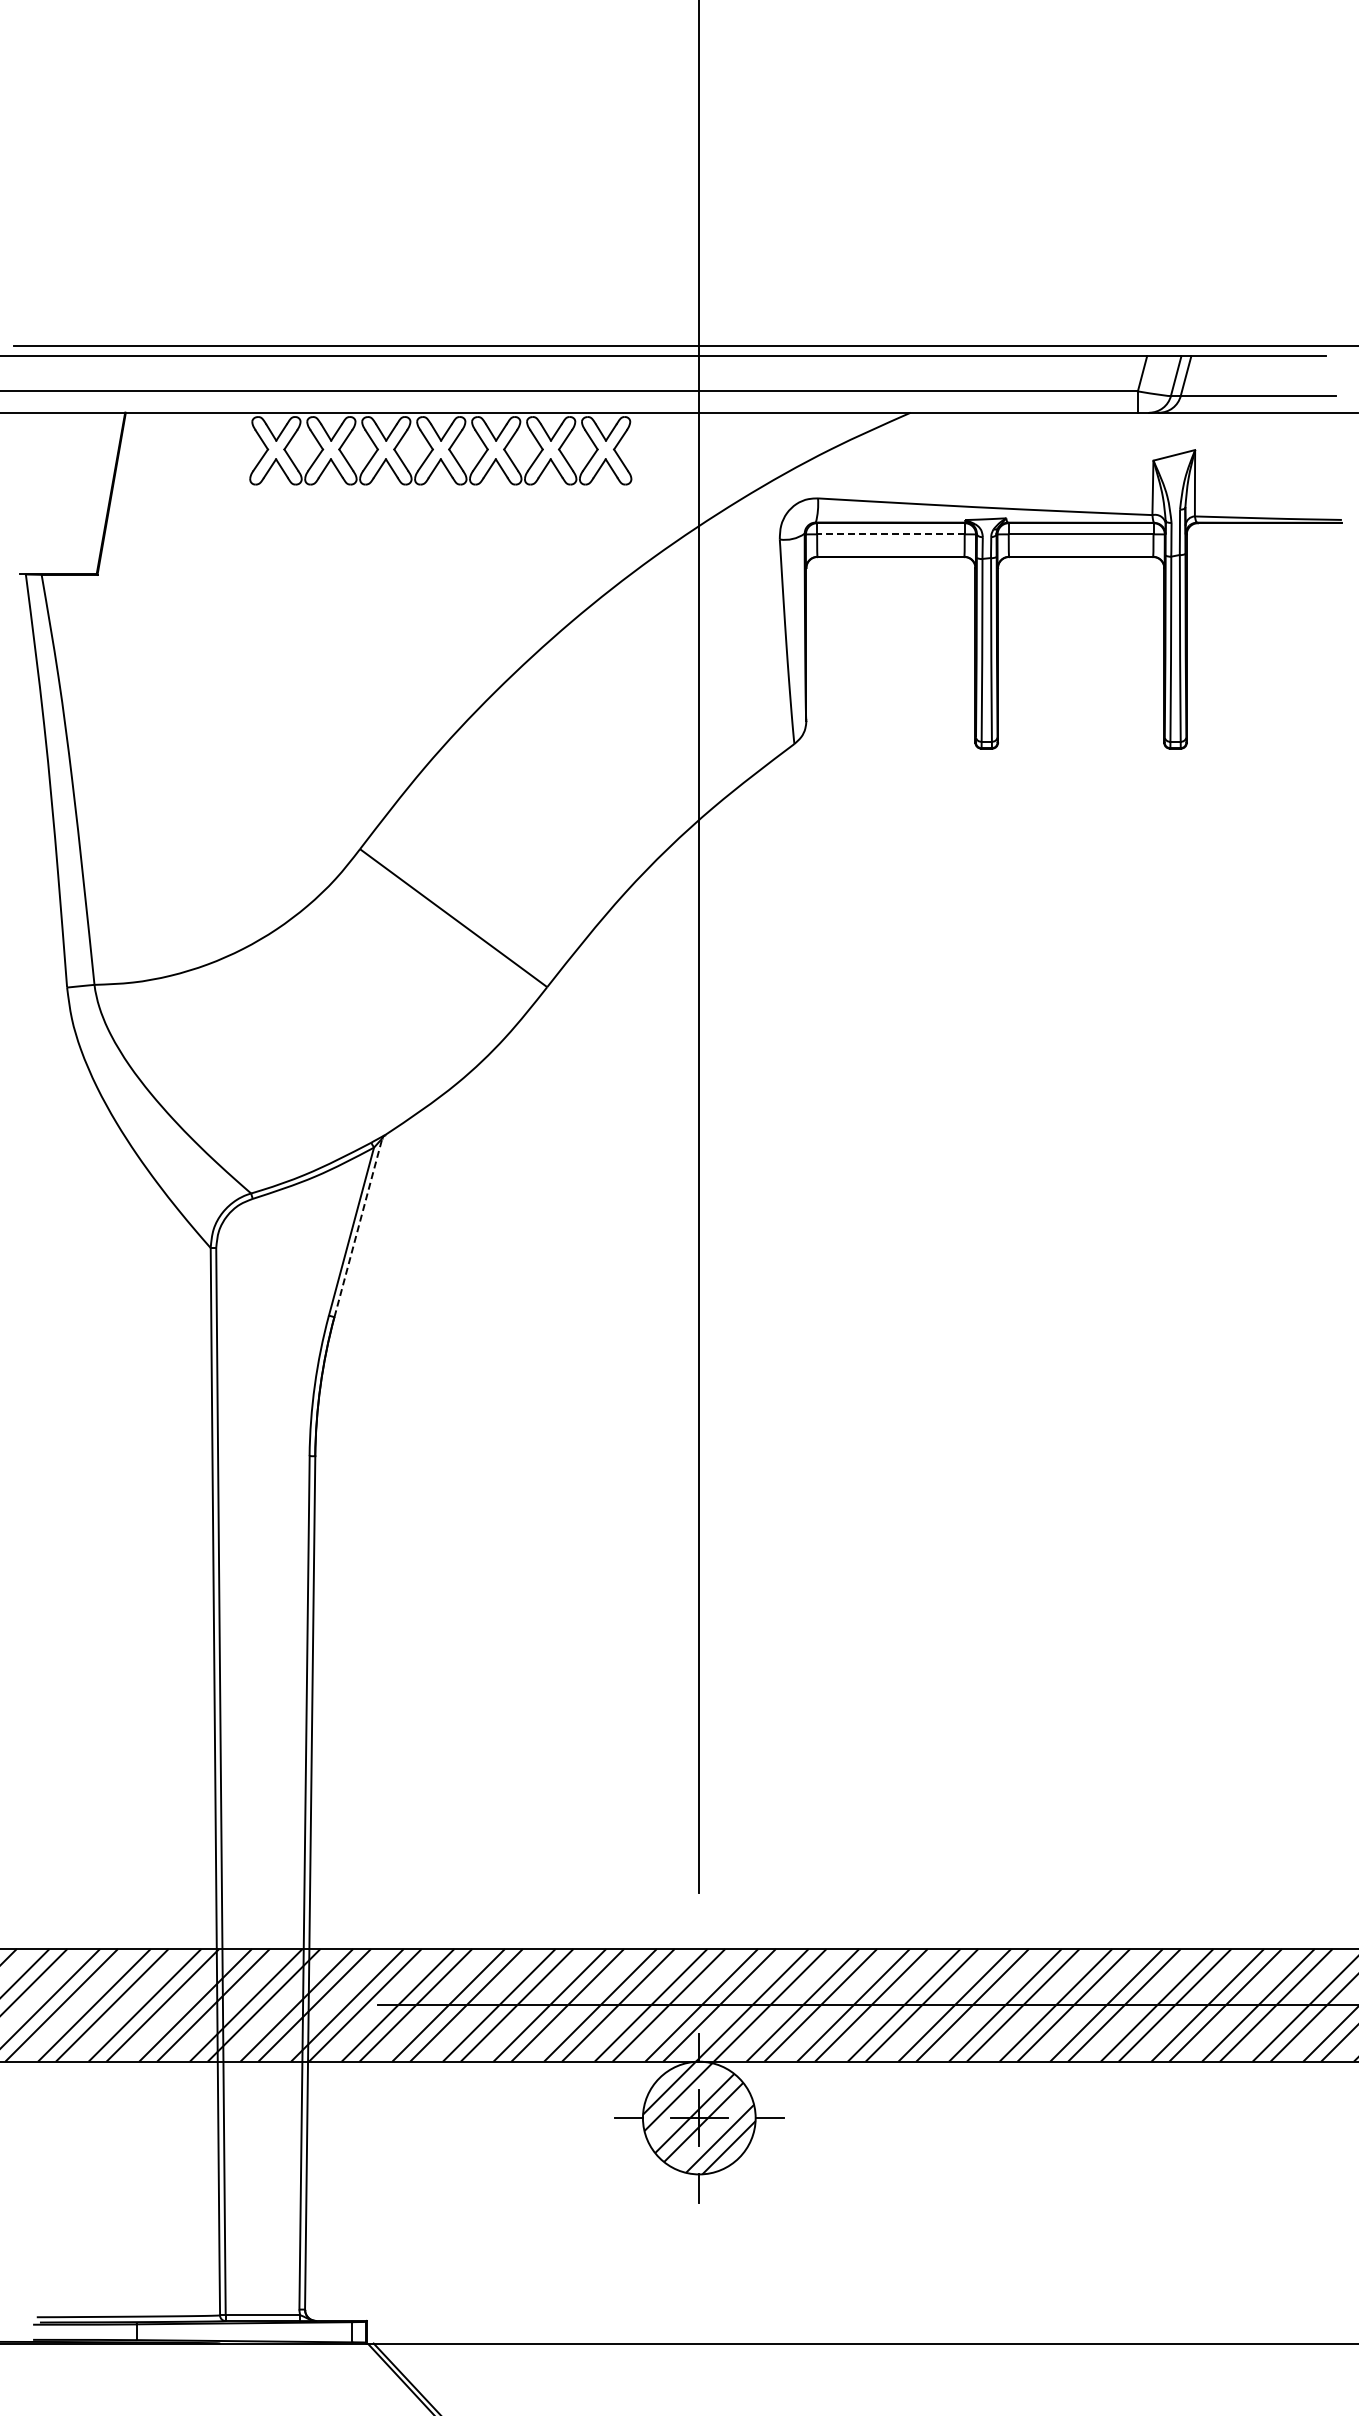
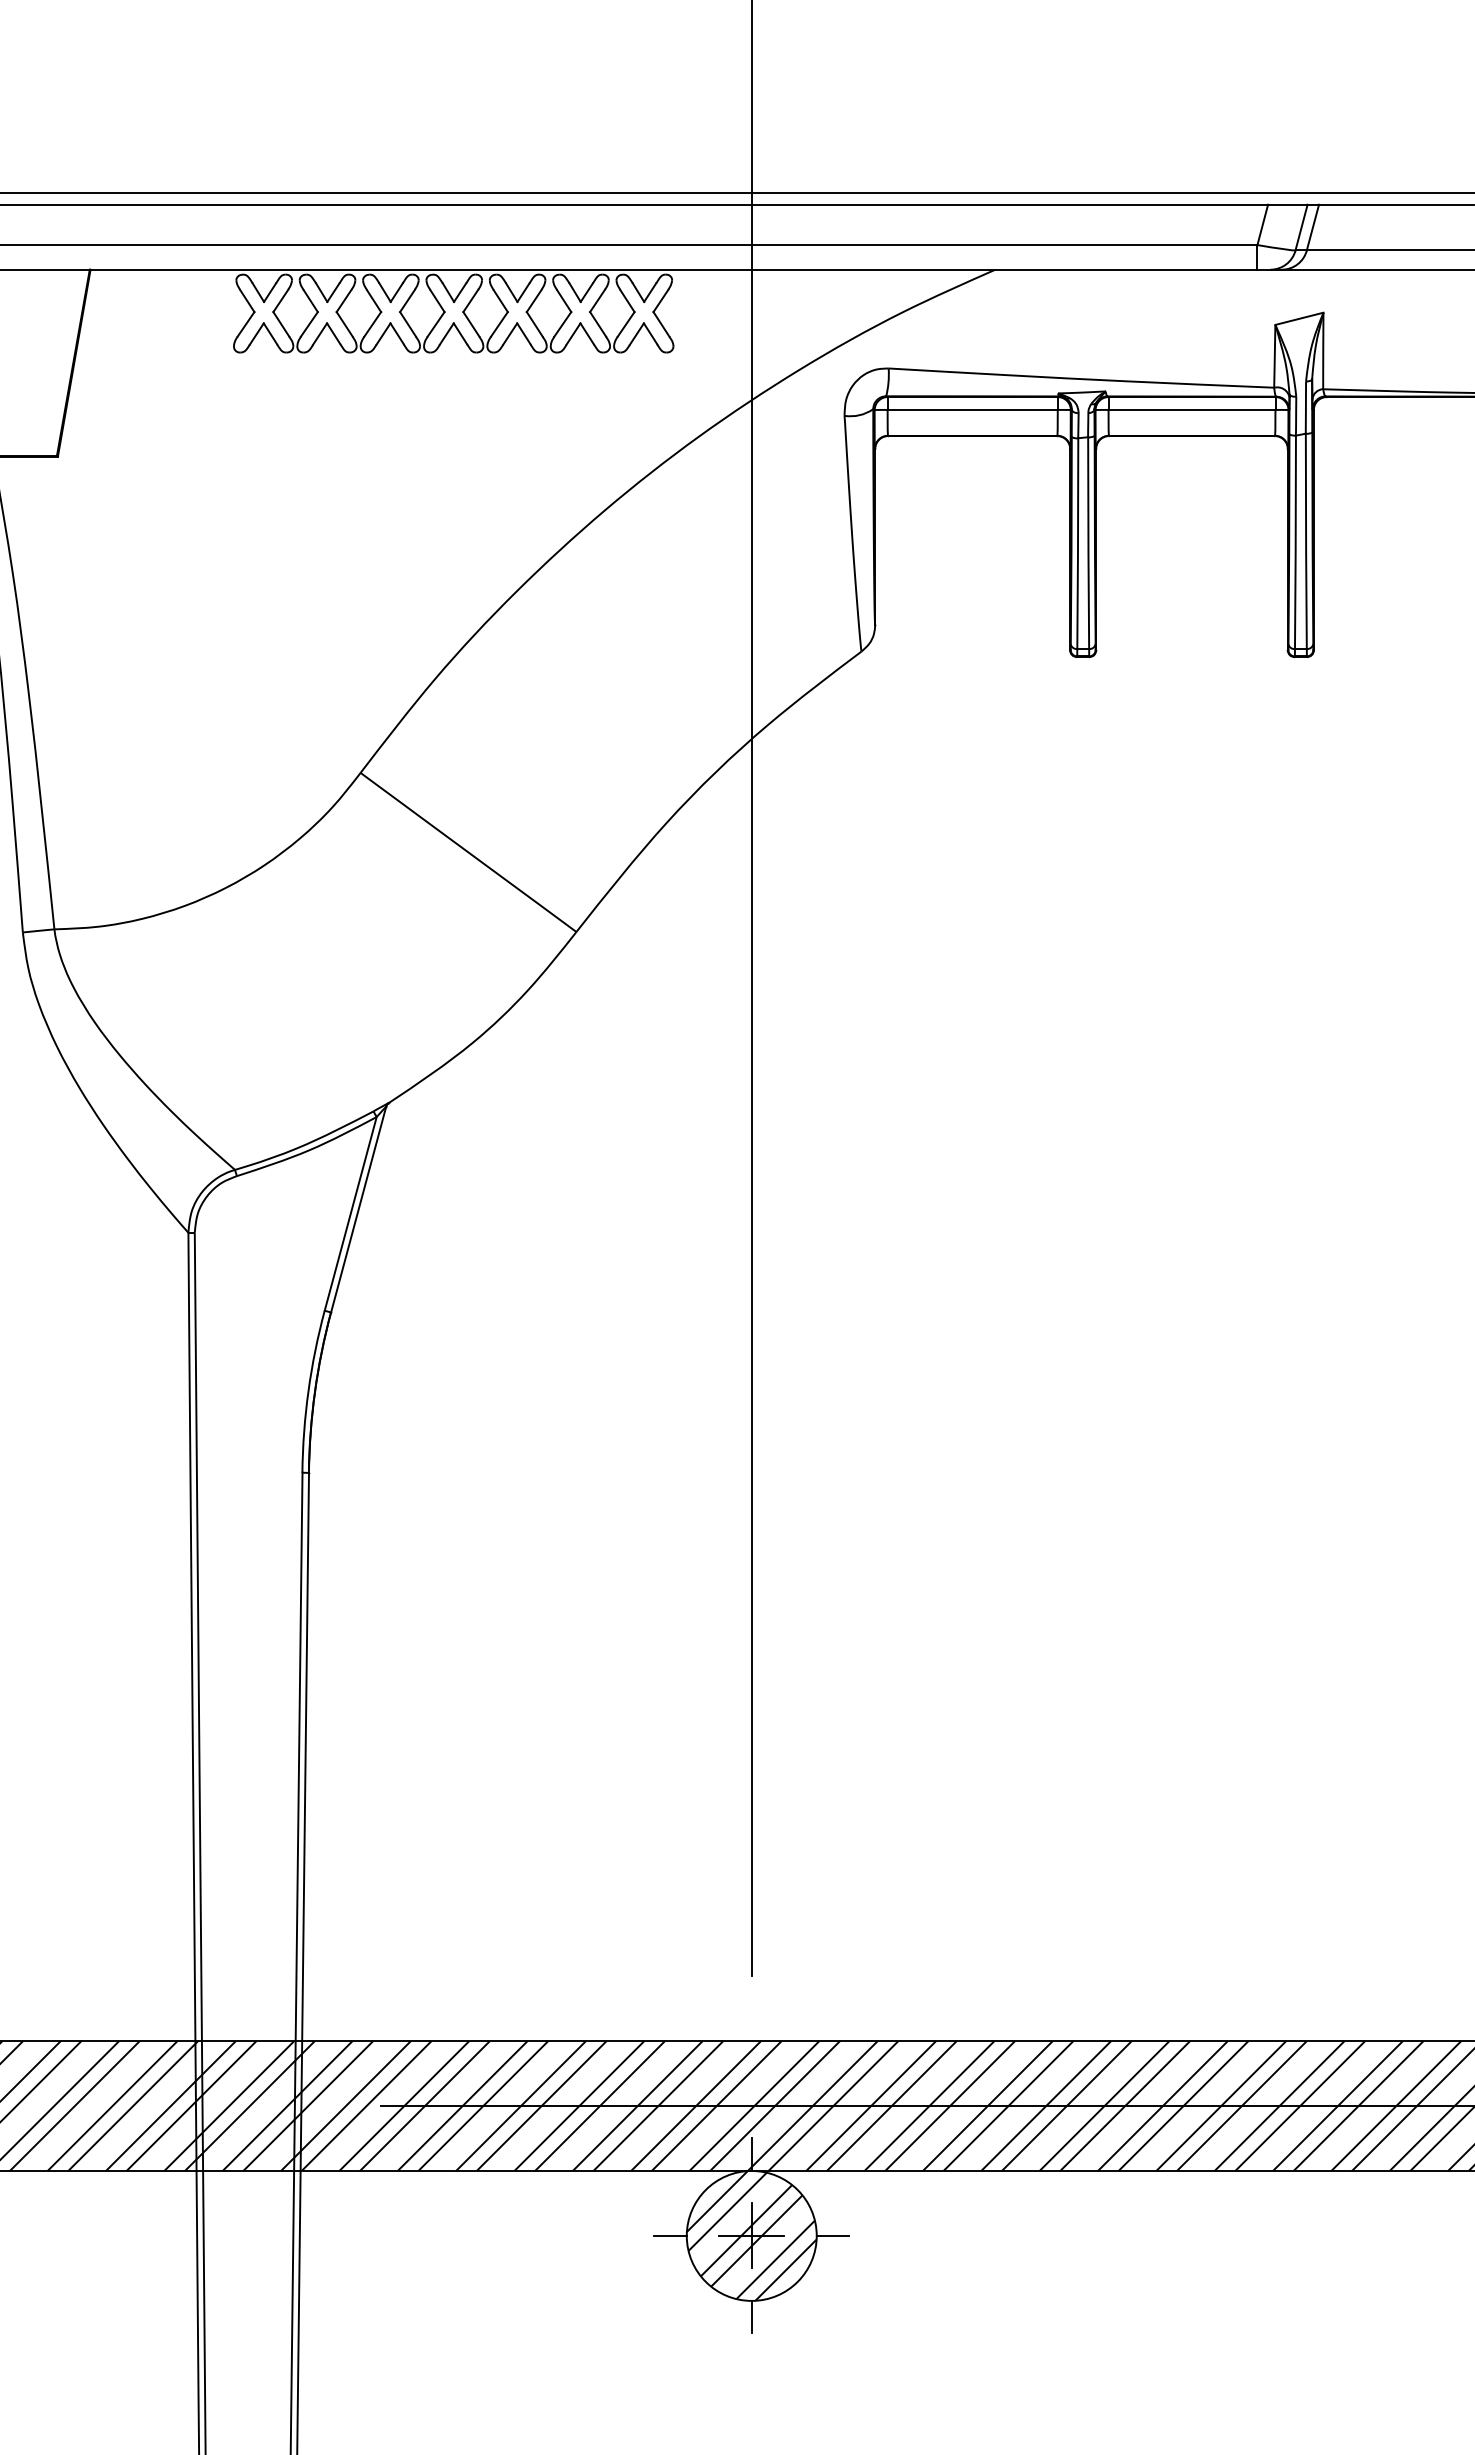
line: (890, 534) -> (972, 410), dashed -> solid
line: (358, 1227) -> (358, 1209), dashed -> solid

